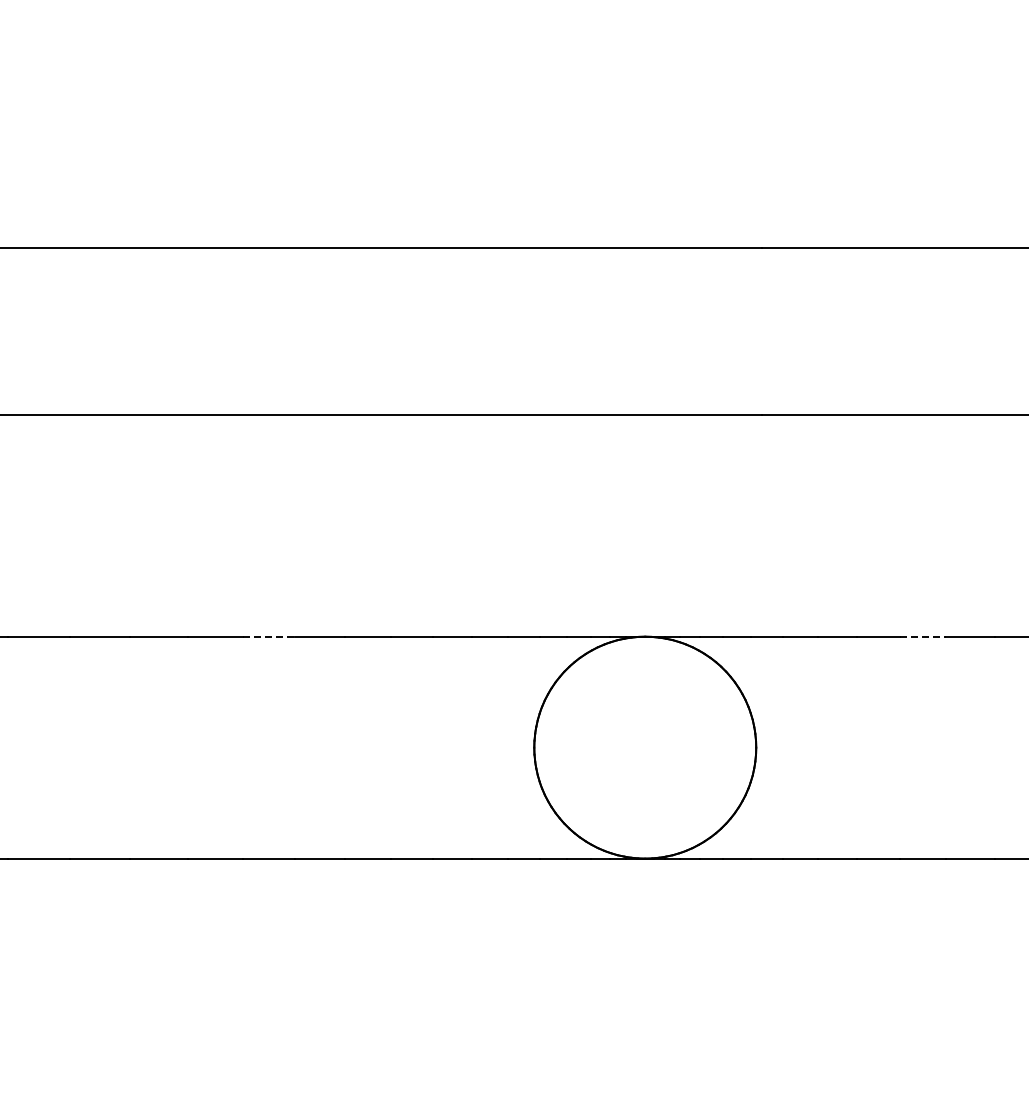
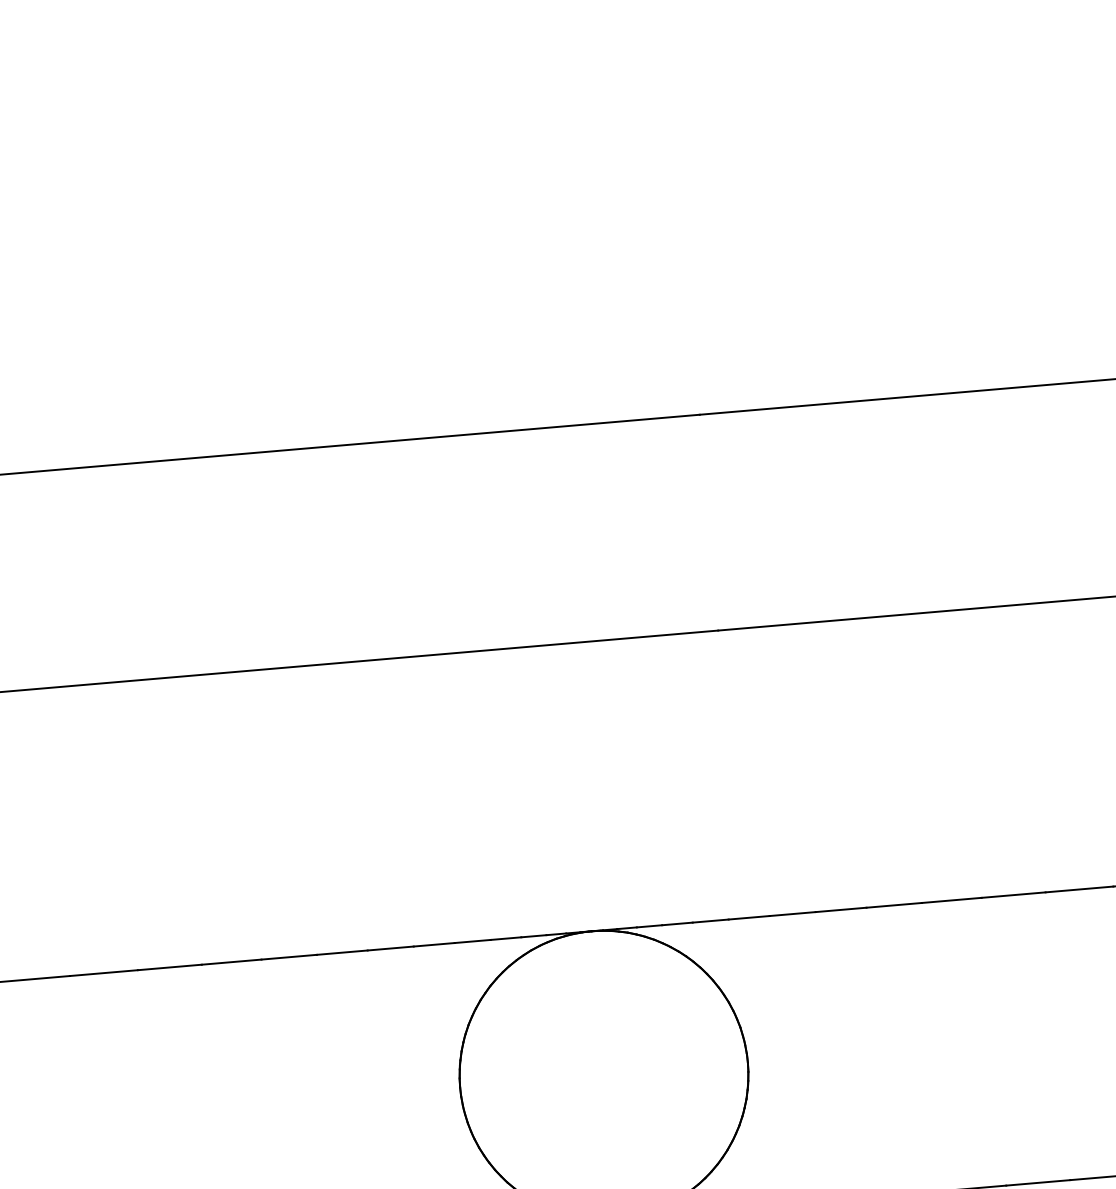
line: (269, 636) -> (104, 972), dashed -> solid
line: (923, 636) -> (952, 900), dashed -> solid

